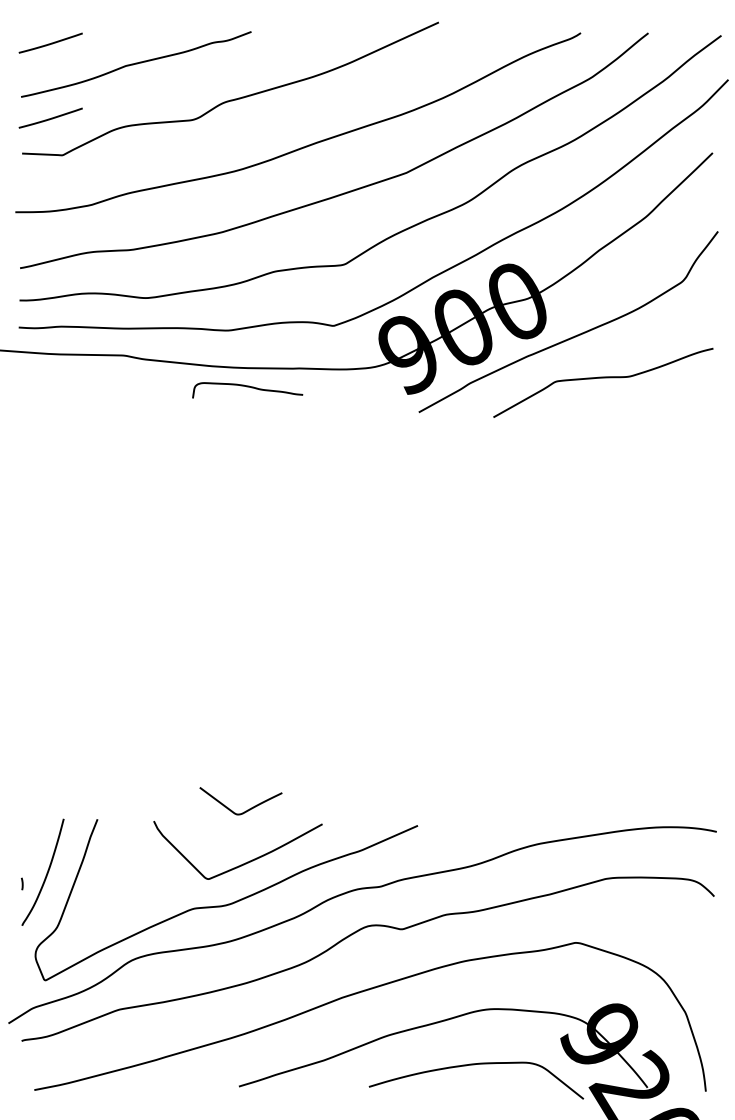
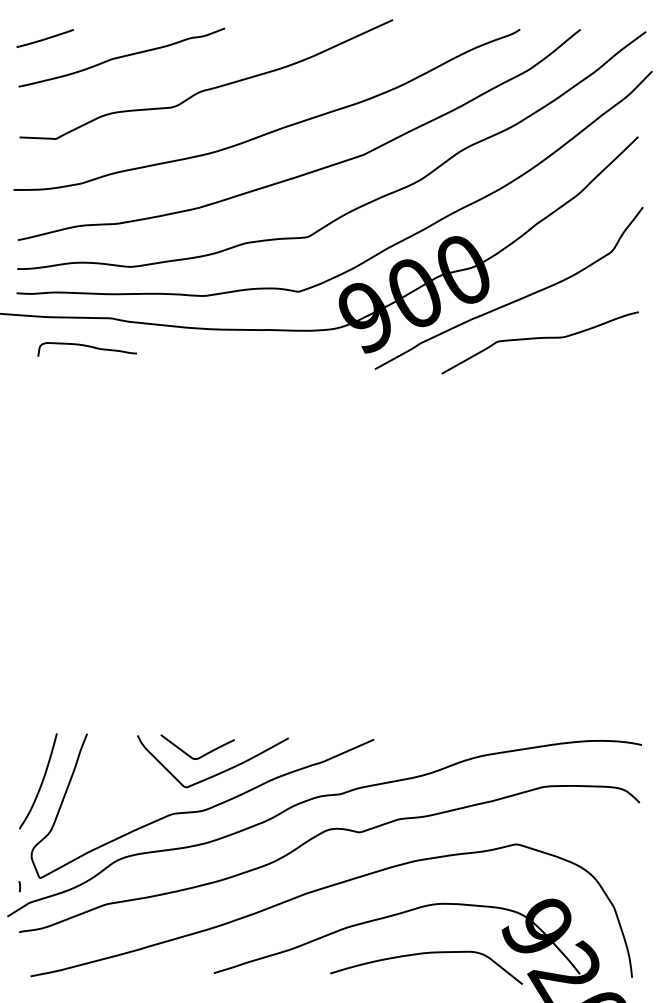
line: (51, 117) -> (45, 105), removed
curve: (247, 387) -> (87, 346), moved
curve: (245, 810) -> (201, 755), moved
line: (22, 883) -> (19, 886), moved

